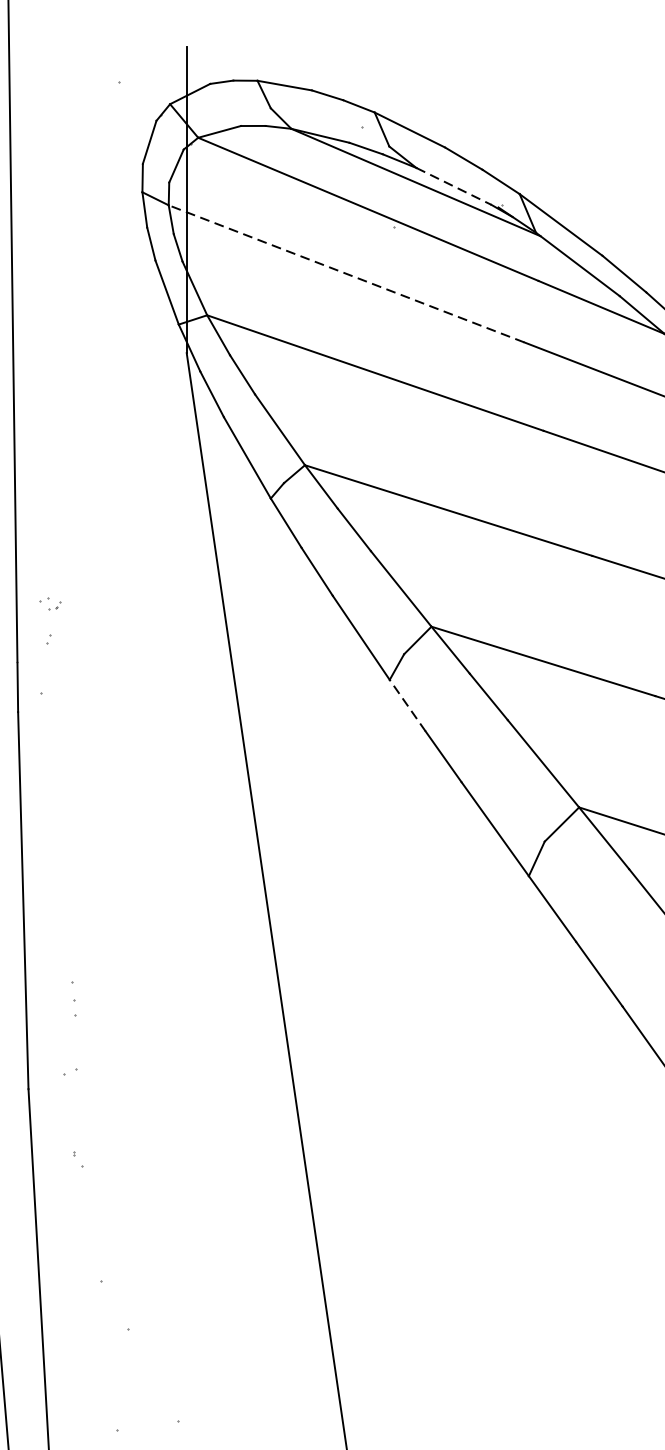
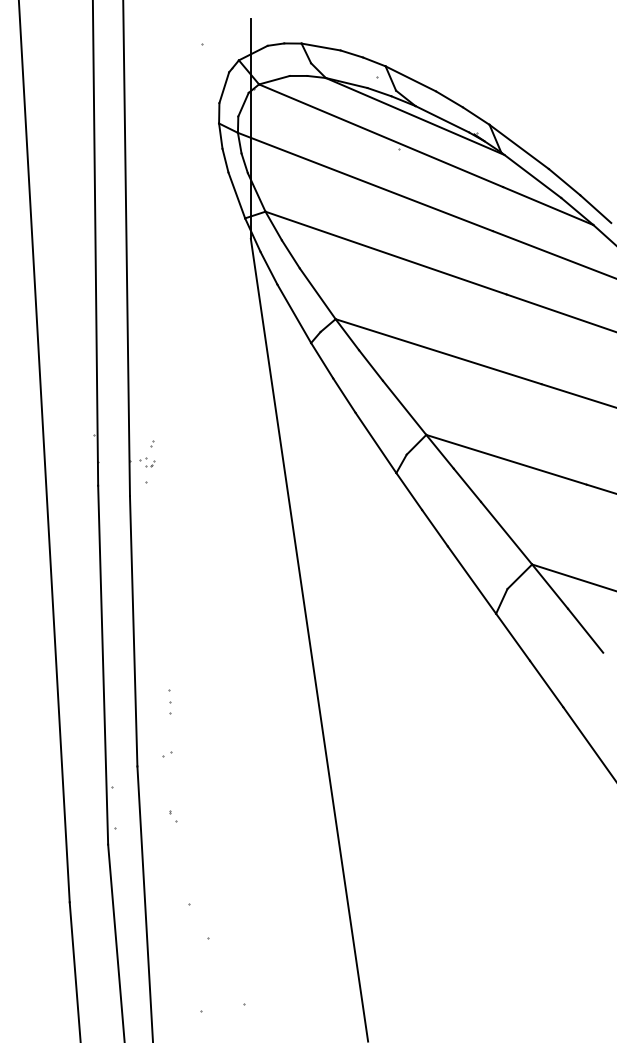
line: (454, 186) -> (442, 119), dashed -> solid
line: (346, 274) -> (365, 182), dashed -> solid
part: (50, 603) -> (147, 462), moved
line: (408, 705) -> (409, 491), dashed -> solid

